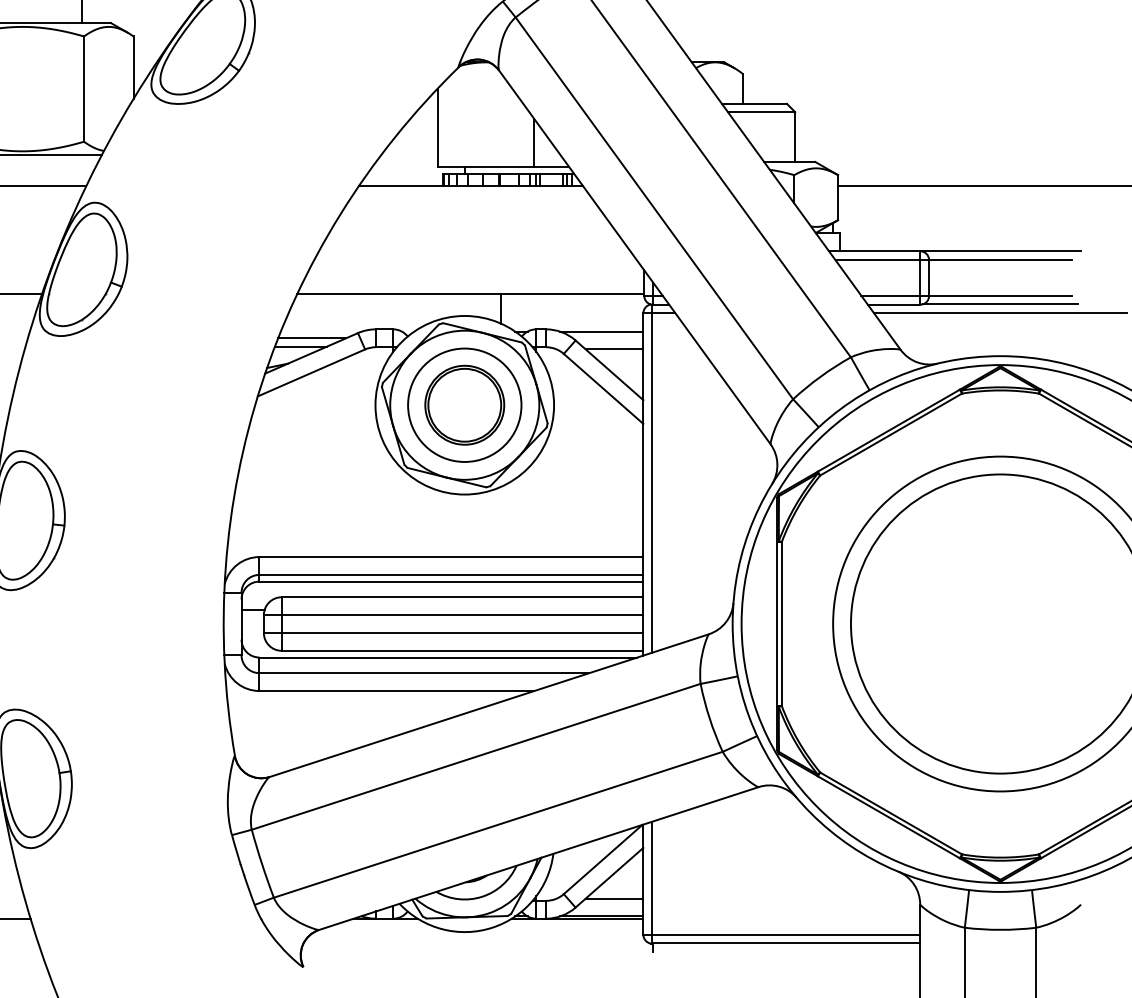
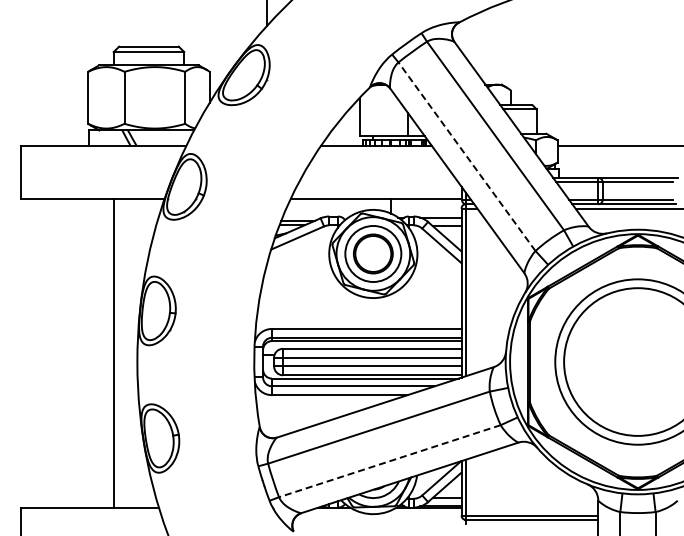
line: (655, 207) -> (467, 156), solid -> dashed
line: (497, 825) -> (389, 461), solid -> dashed

